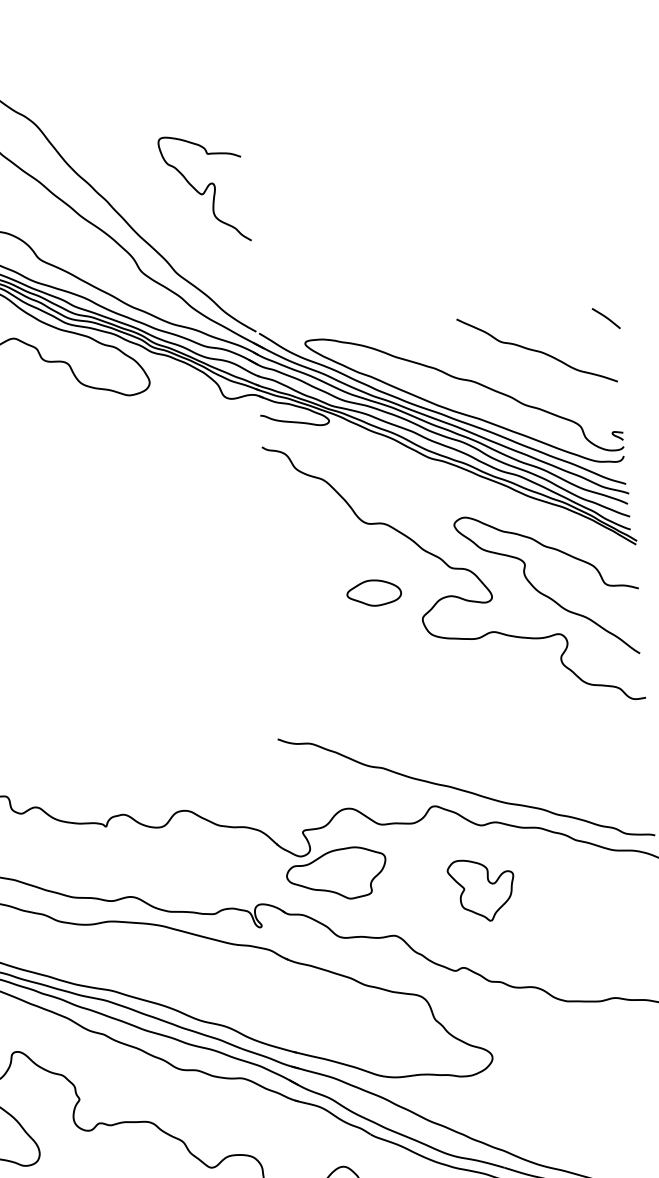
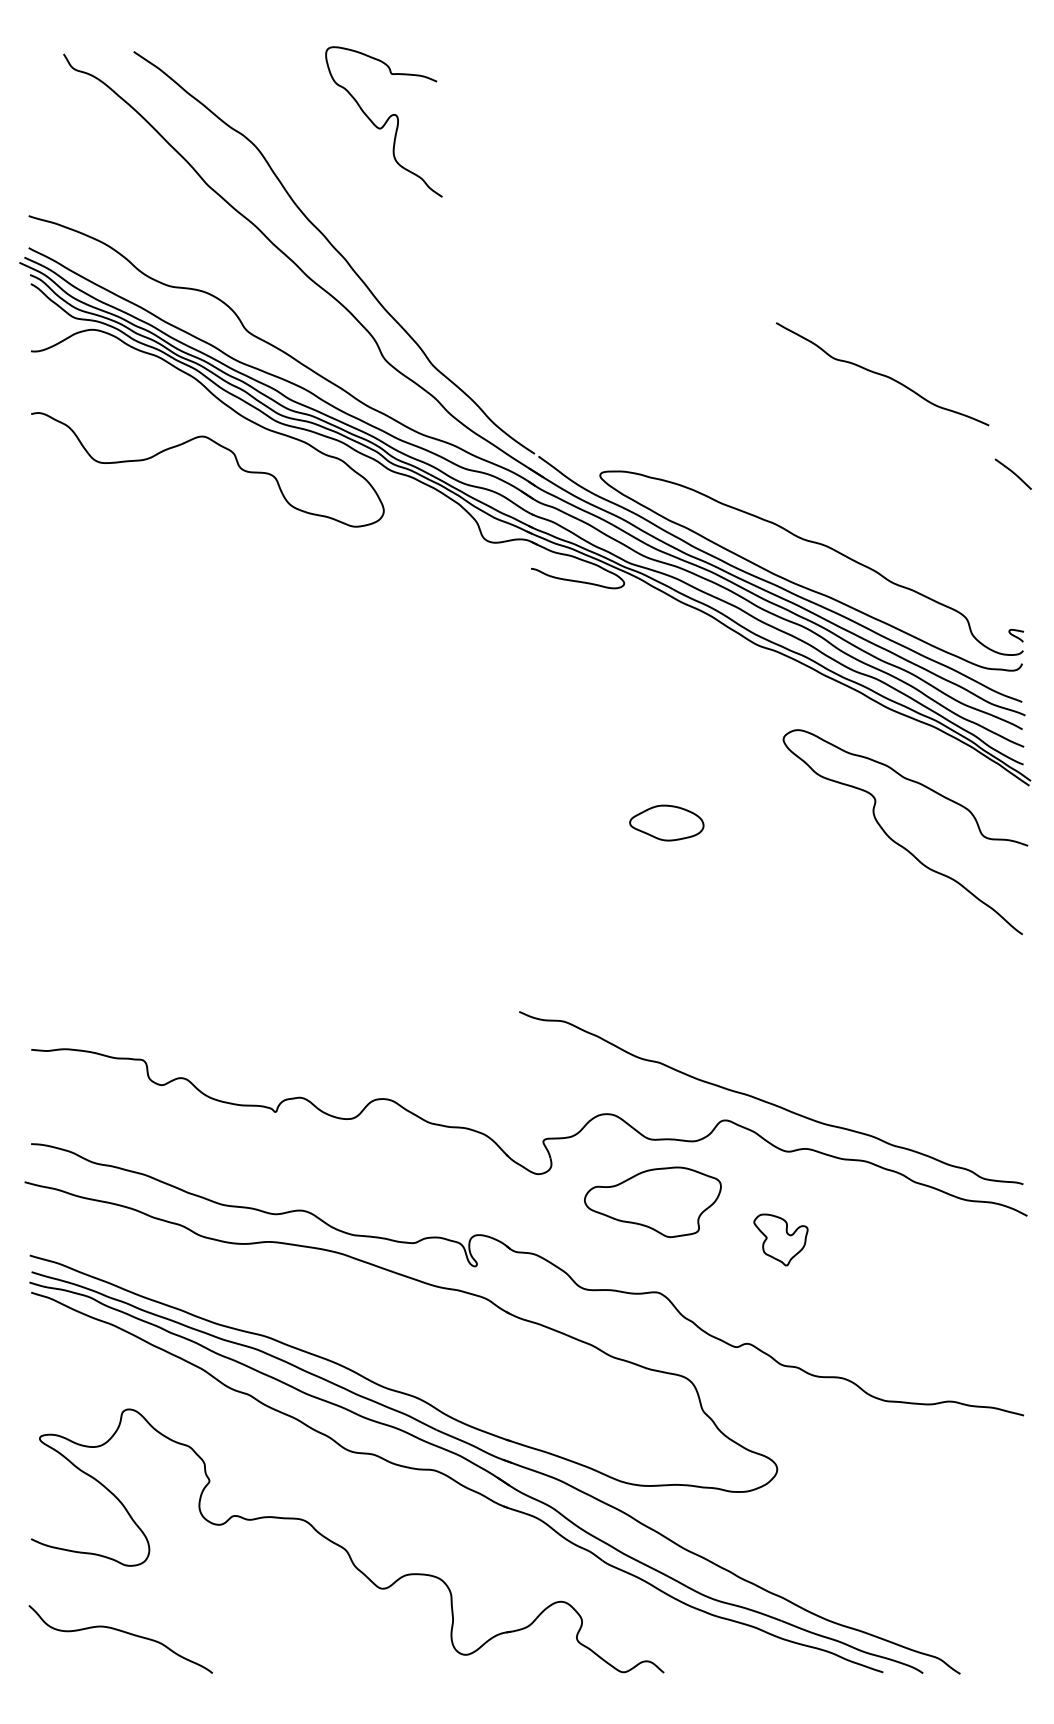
curve: (205, 189) -> (384, 122), moved
curve: (537, 350) -> (882, 374), moved
curve: (454, 569) -> (778, 799), removed
part: (336, 873) -> (652, 1201), moved
part: (481, 889) -> (780, 1239), size x0.6

